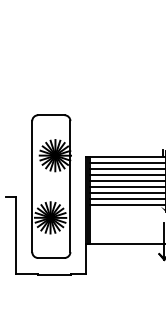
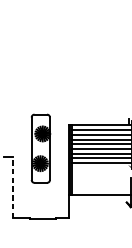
part: (51, 186) -> (40, 148), size x0.6
line: (16, 234) -> (13, 186), solid -> dashed

